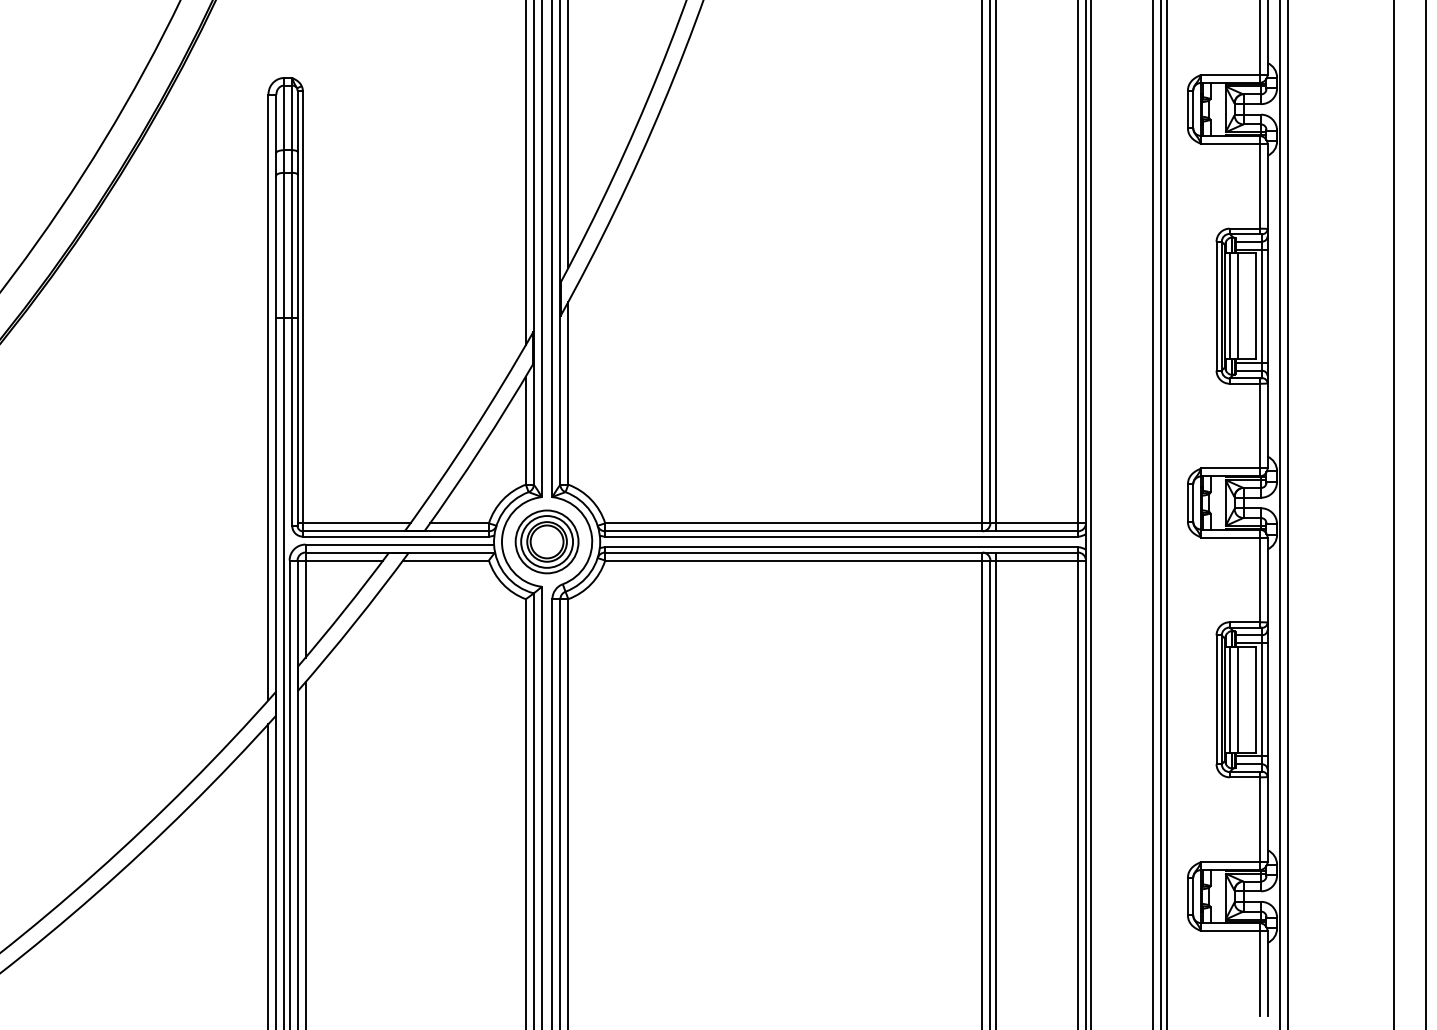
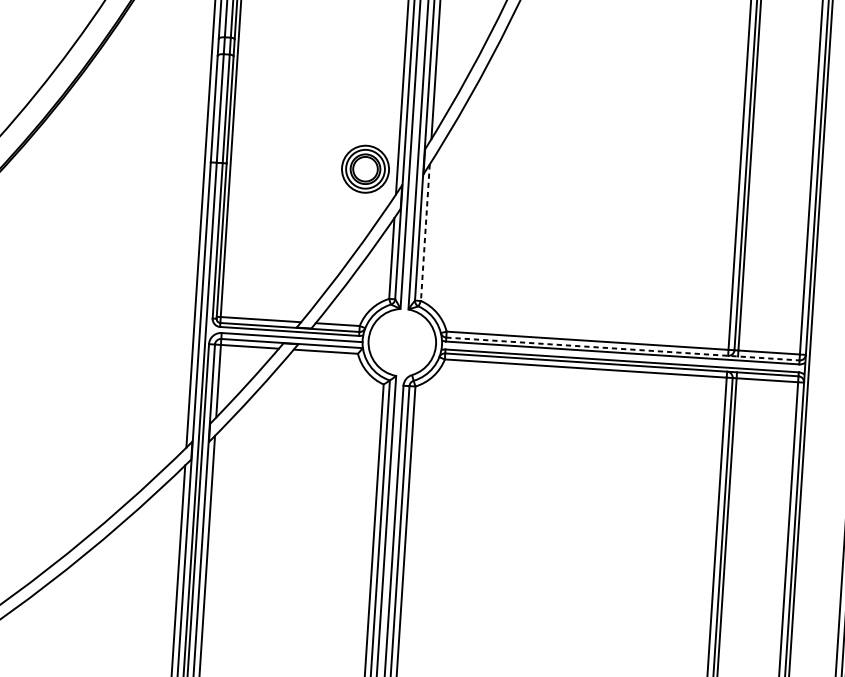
line: (568, 393) -> (425, 232), solid -> dashed
line: (842, 531) -> (623, 349), solid -> dashed
part: (546, 541) -> (365, 168), moved

